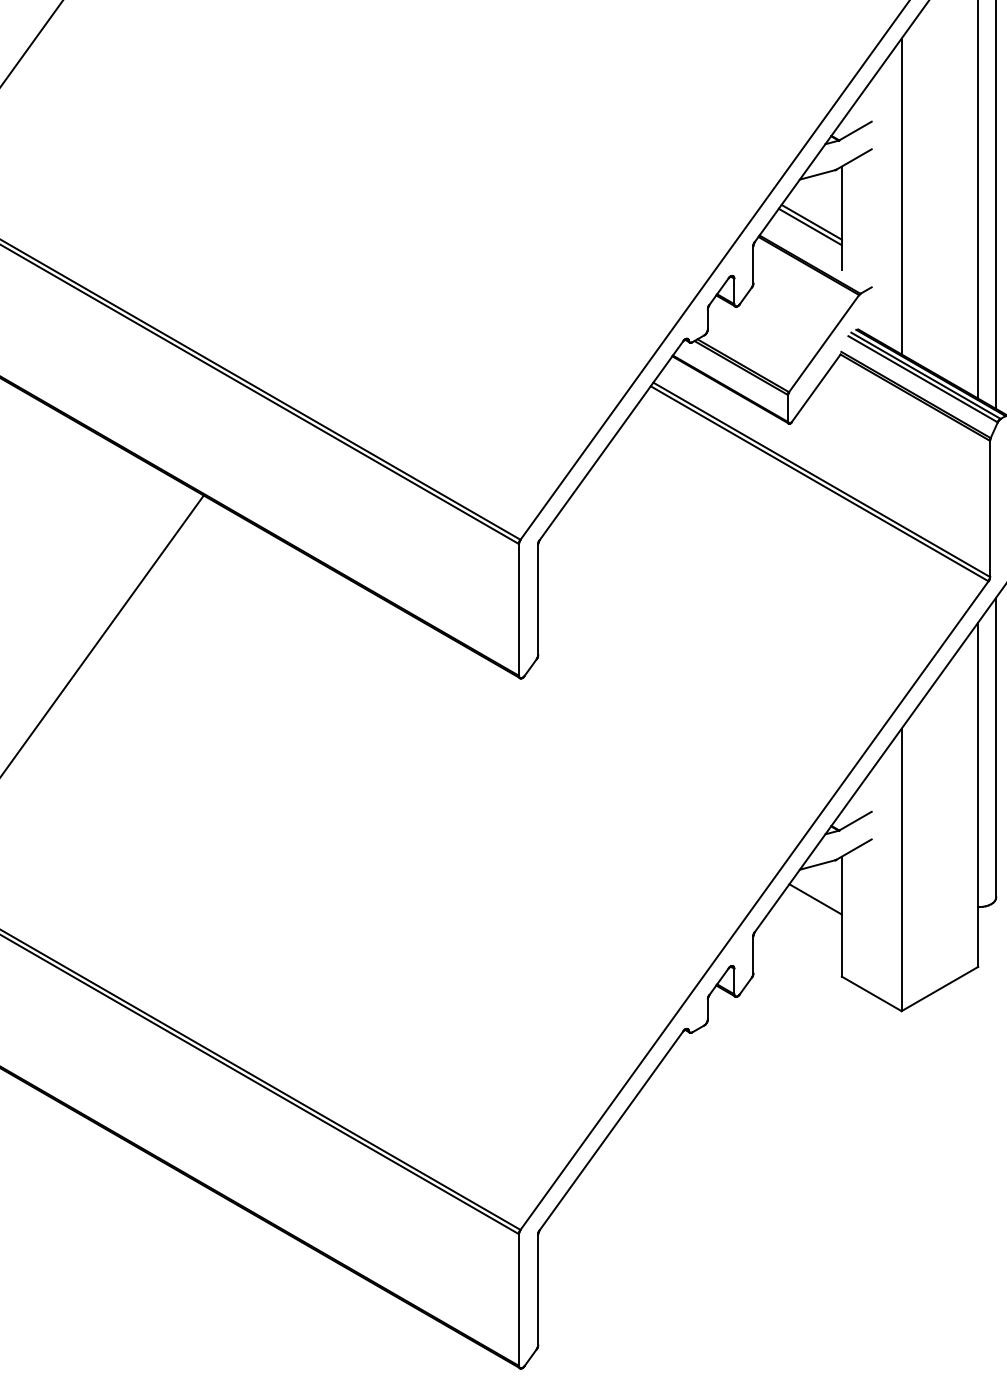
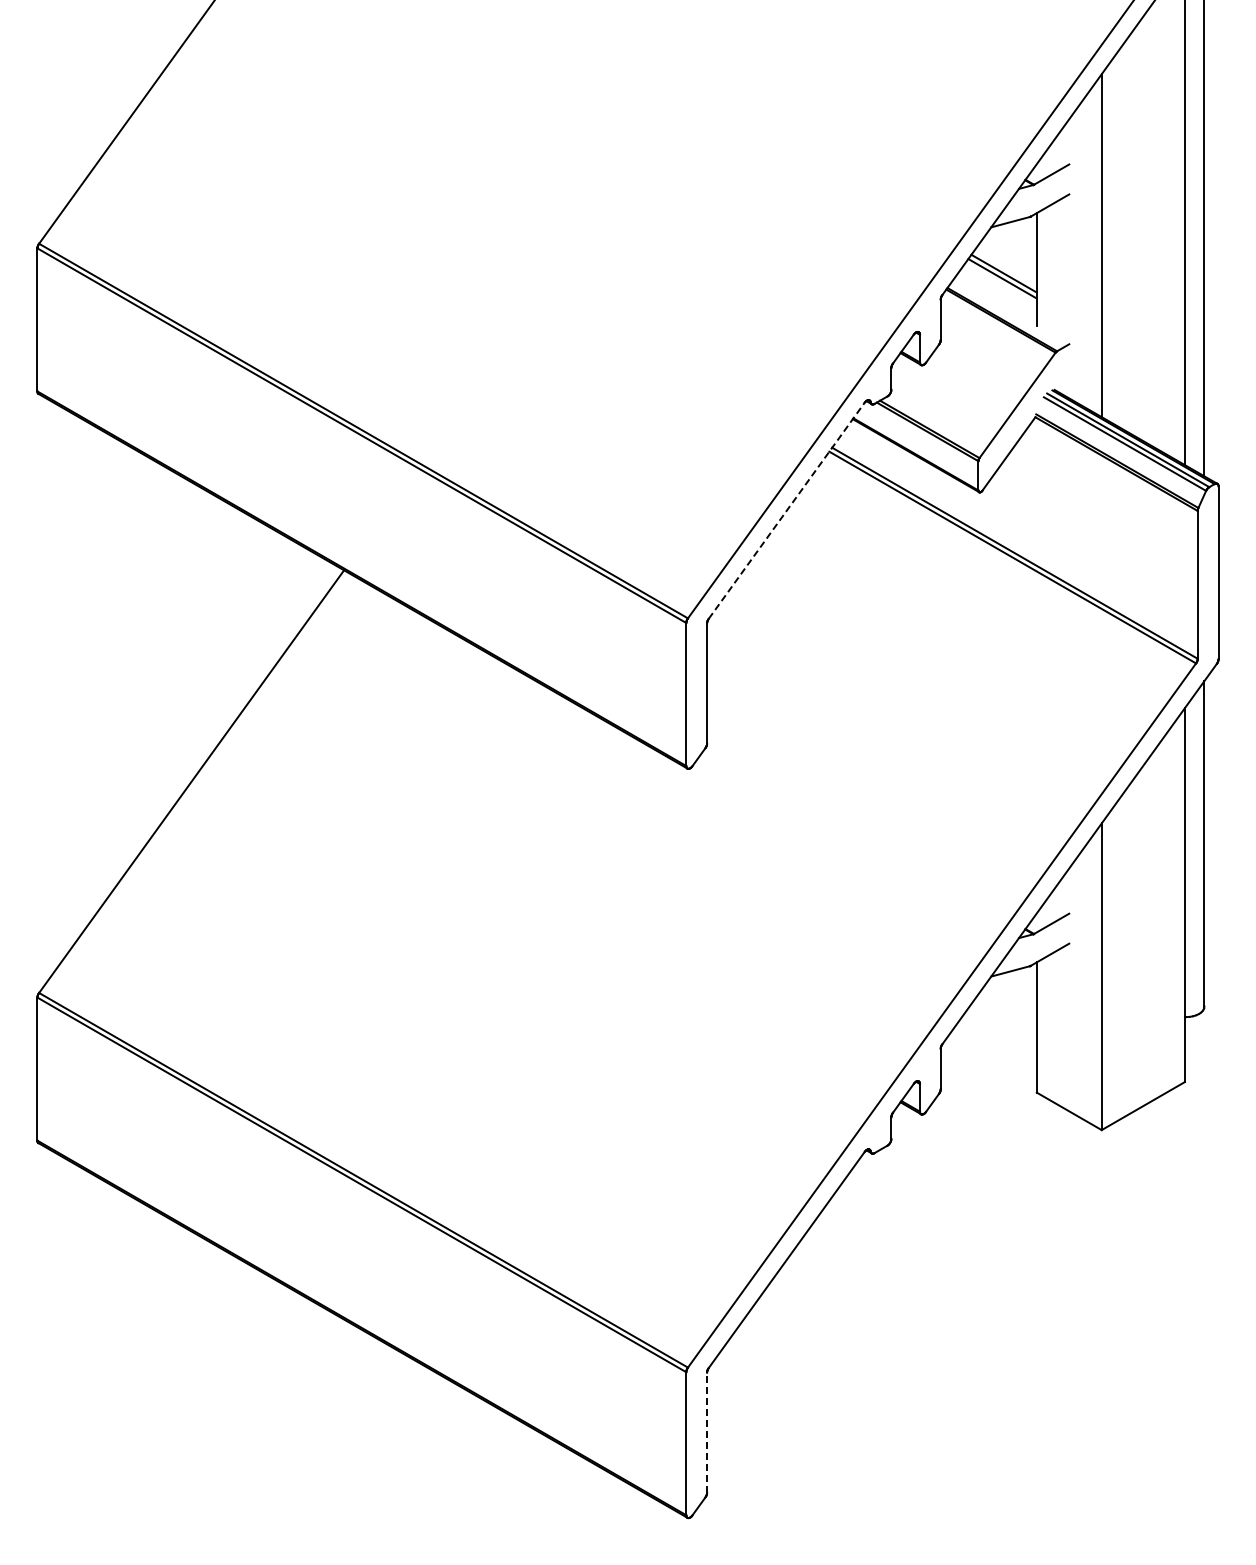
line: (611, 440) -> (786, 510), solid -> dashed
line: (814, 899) -> (1007, 1008), removed
line: (538, 1289) -> (707, 1432), solid -> dashed

